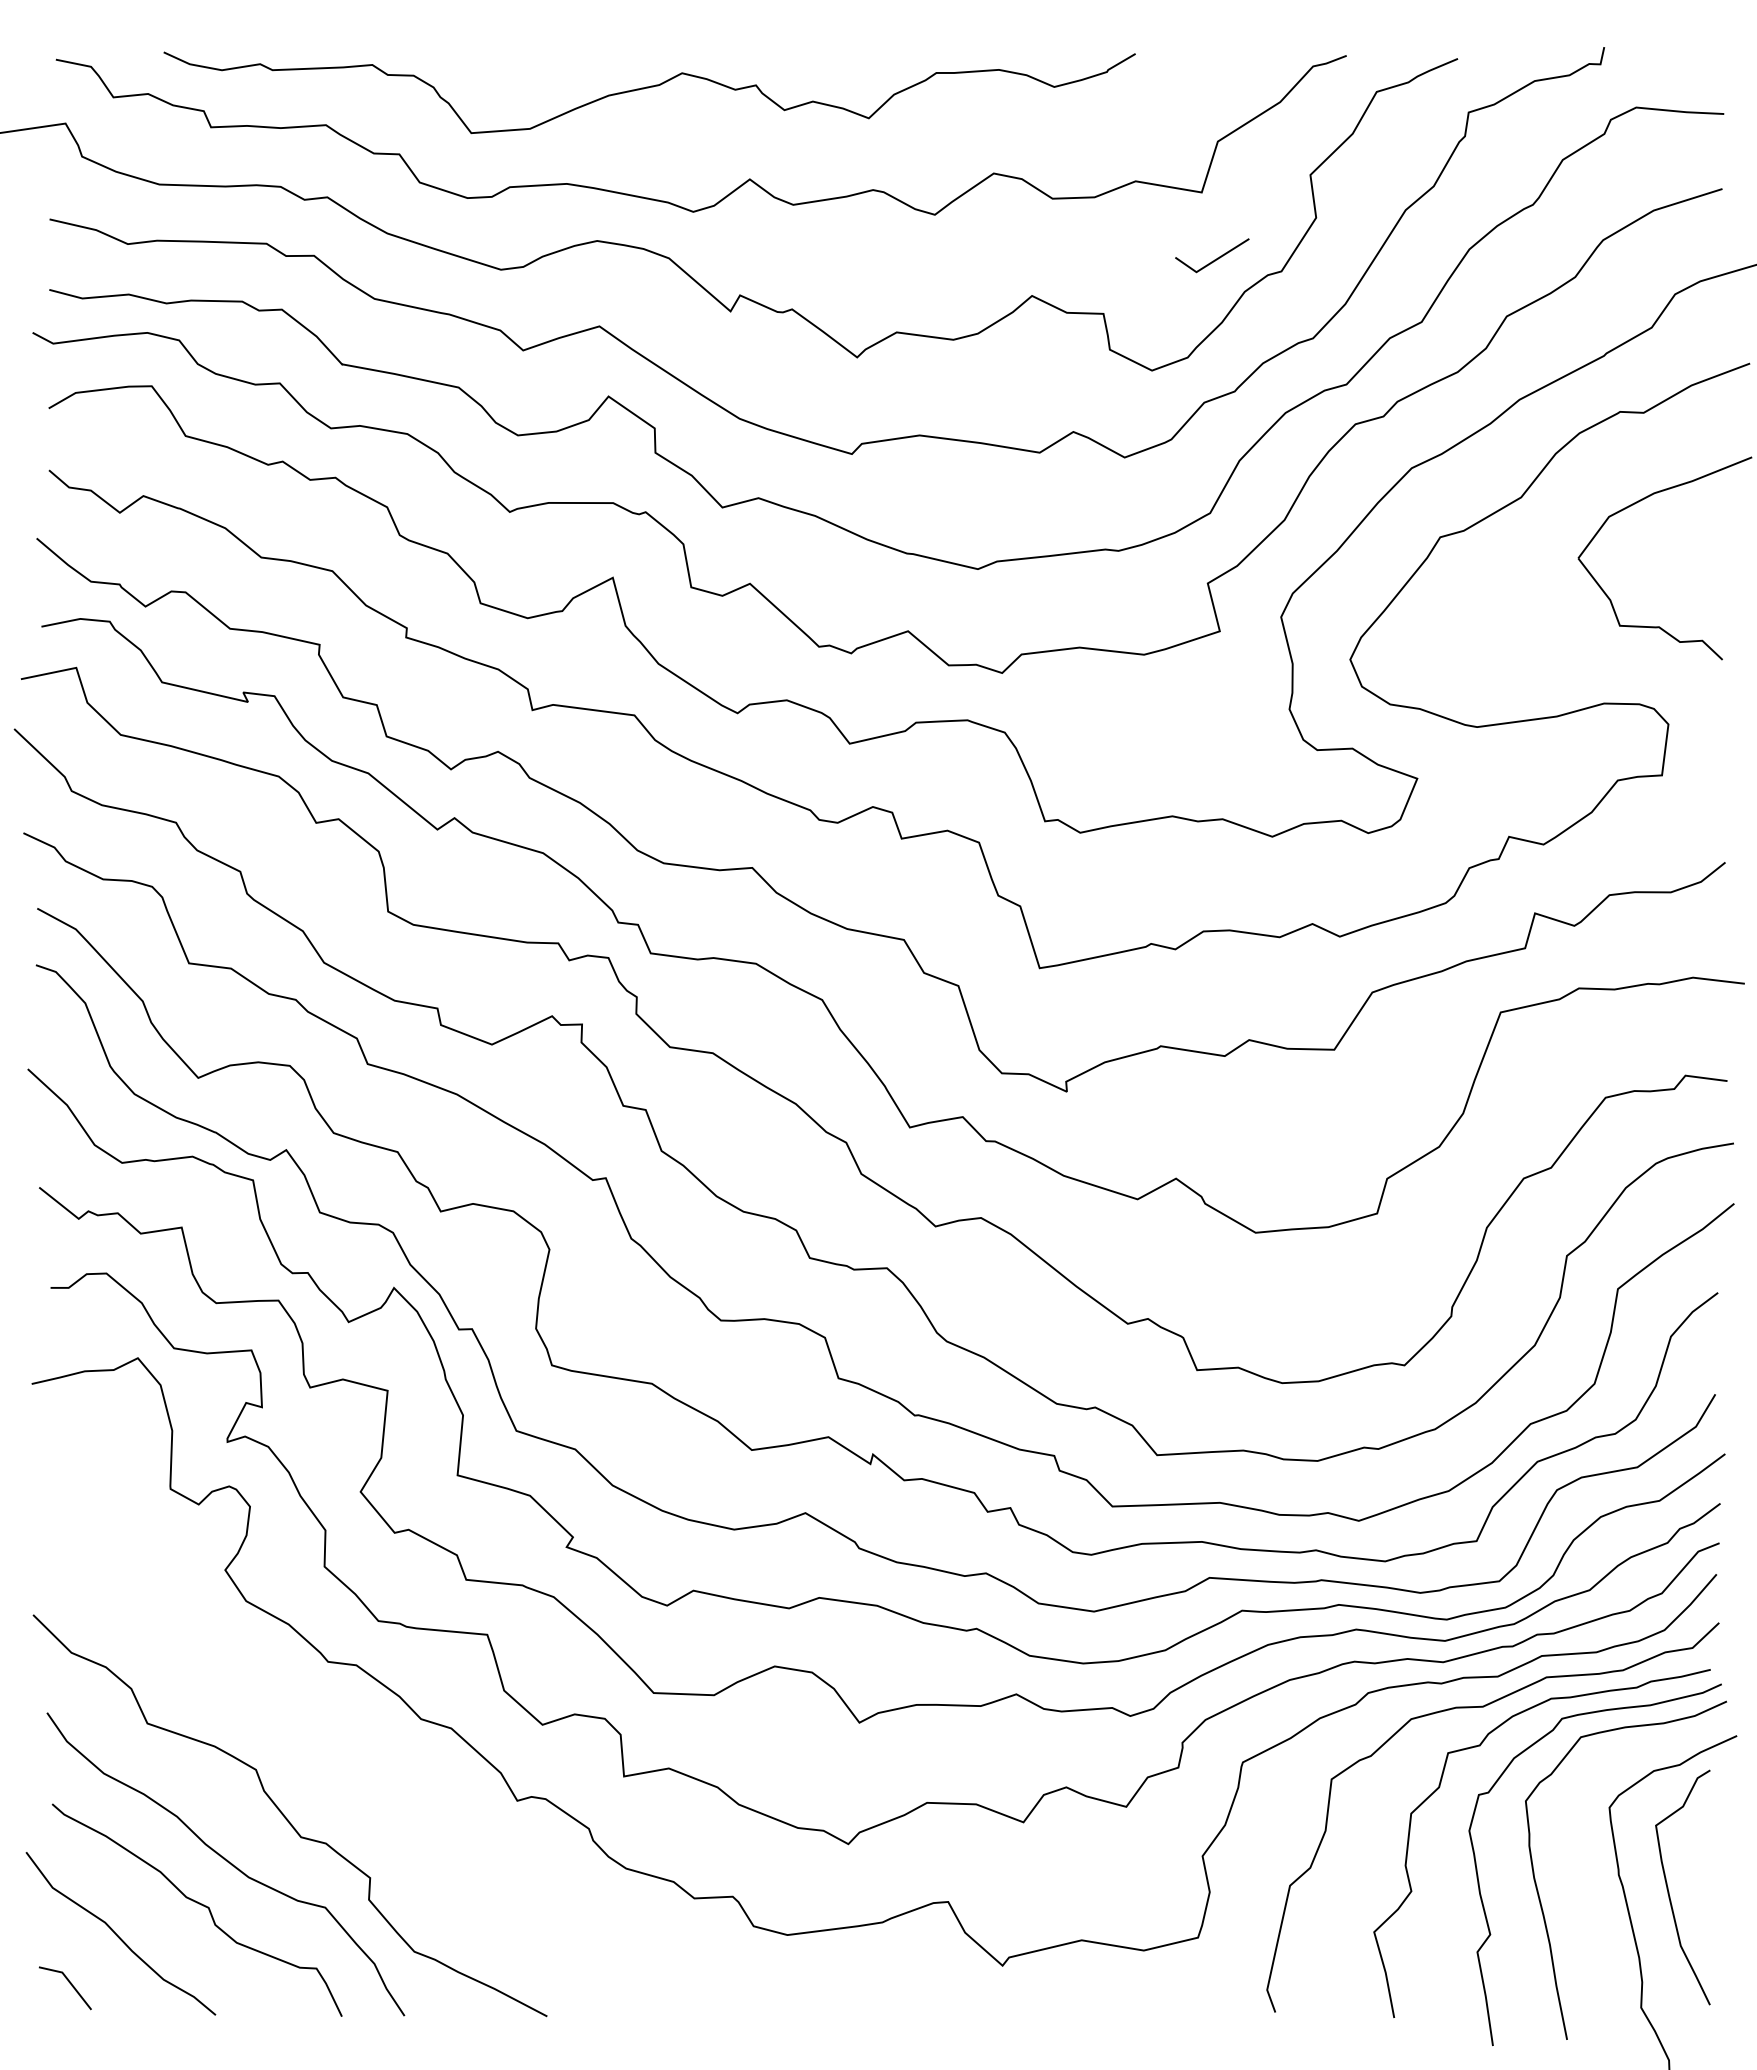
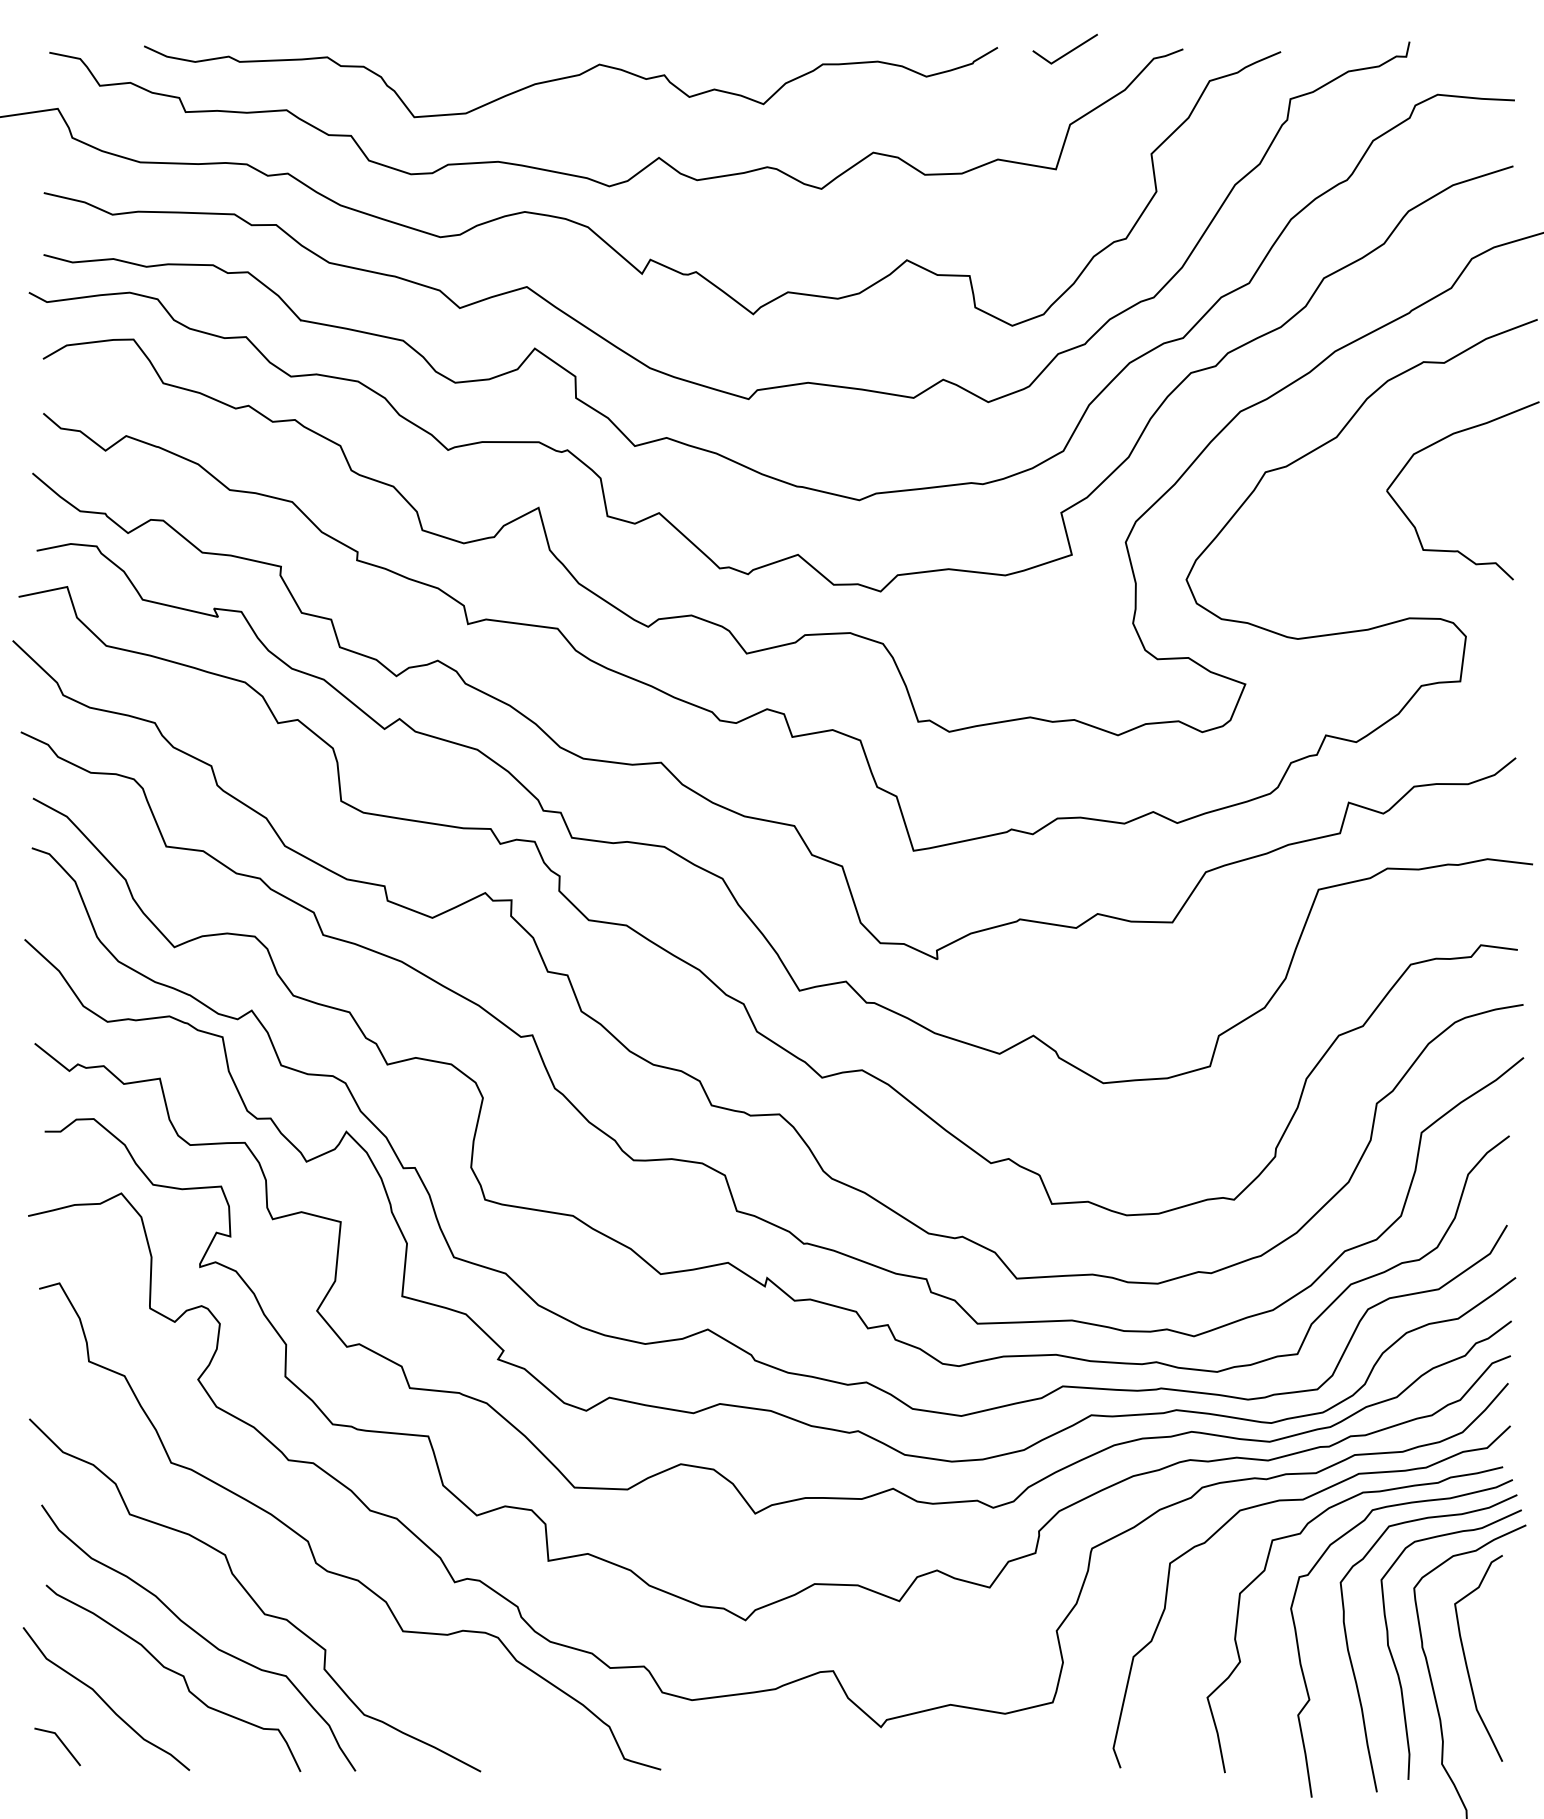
line: (1214, 259) -> (1067, 52), moved
curve: (352, 1756) -> (309, 1543), added
curve: (1587, 1891) -> (1394, 1661), added

